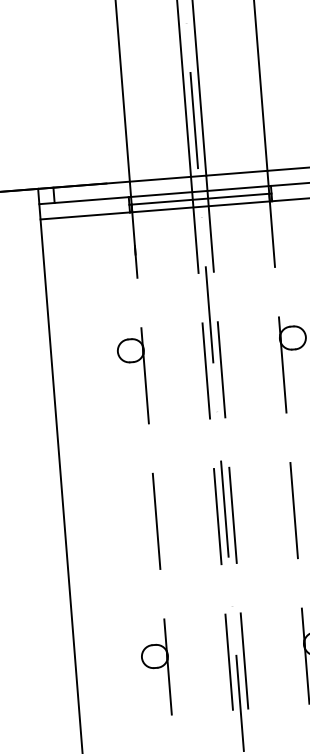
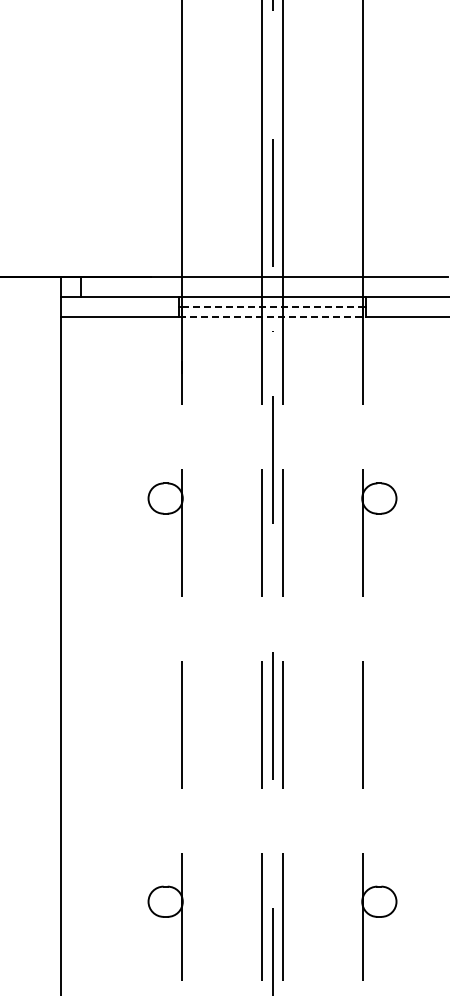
line: (200, 199) -> (272, 307), solid -> dashed
line: (201, 207) -> (272, 317), solid -> dashed

